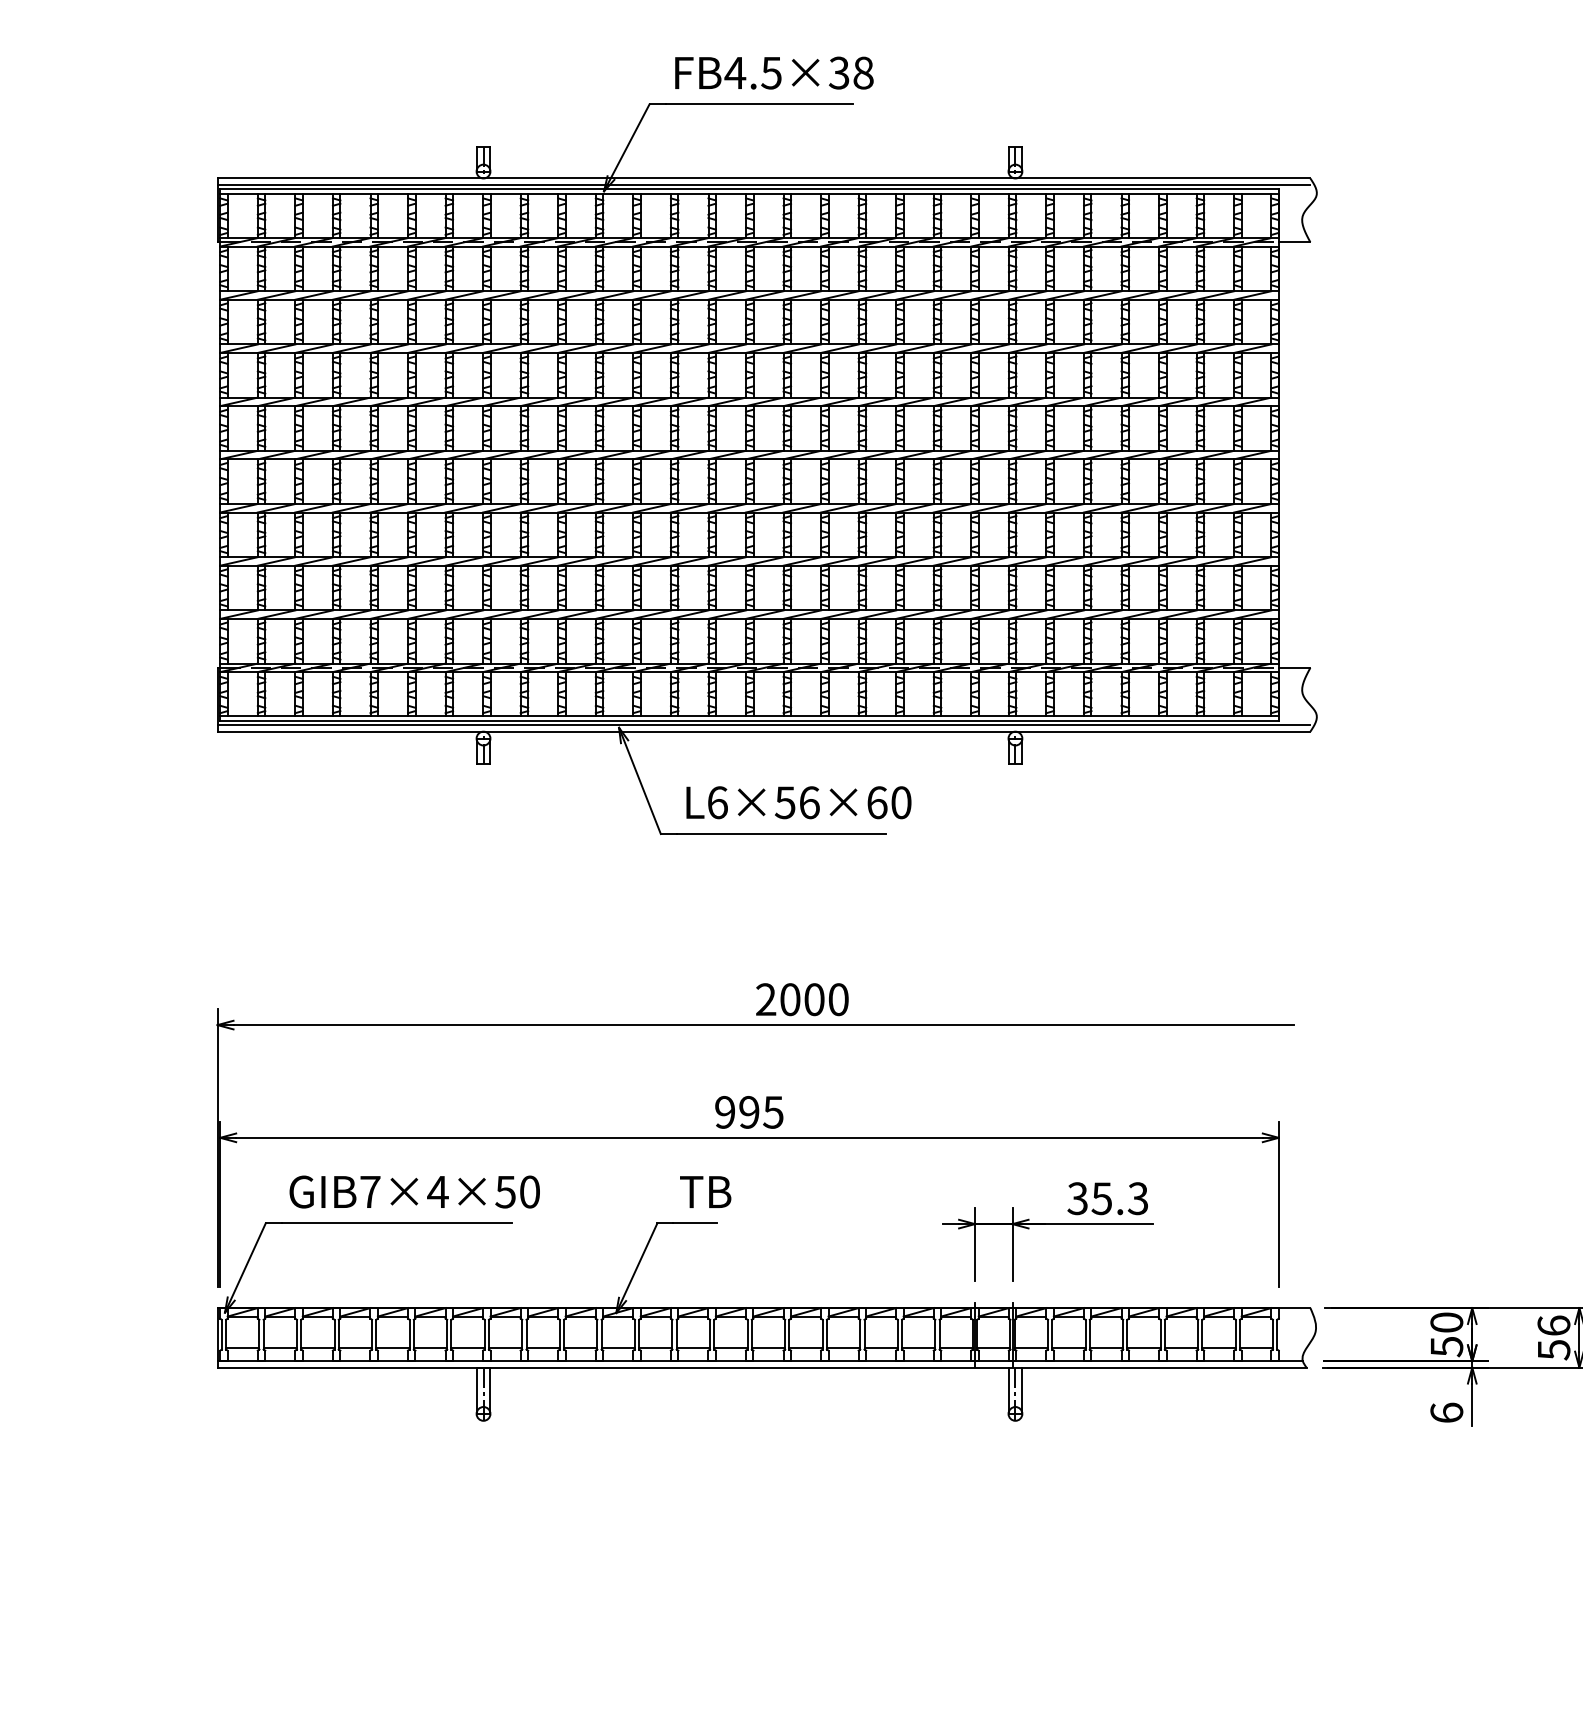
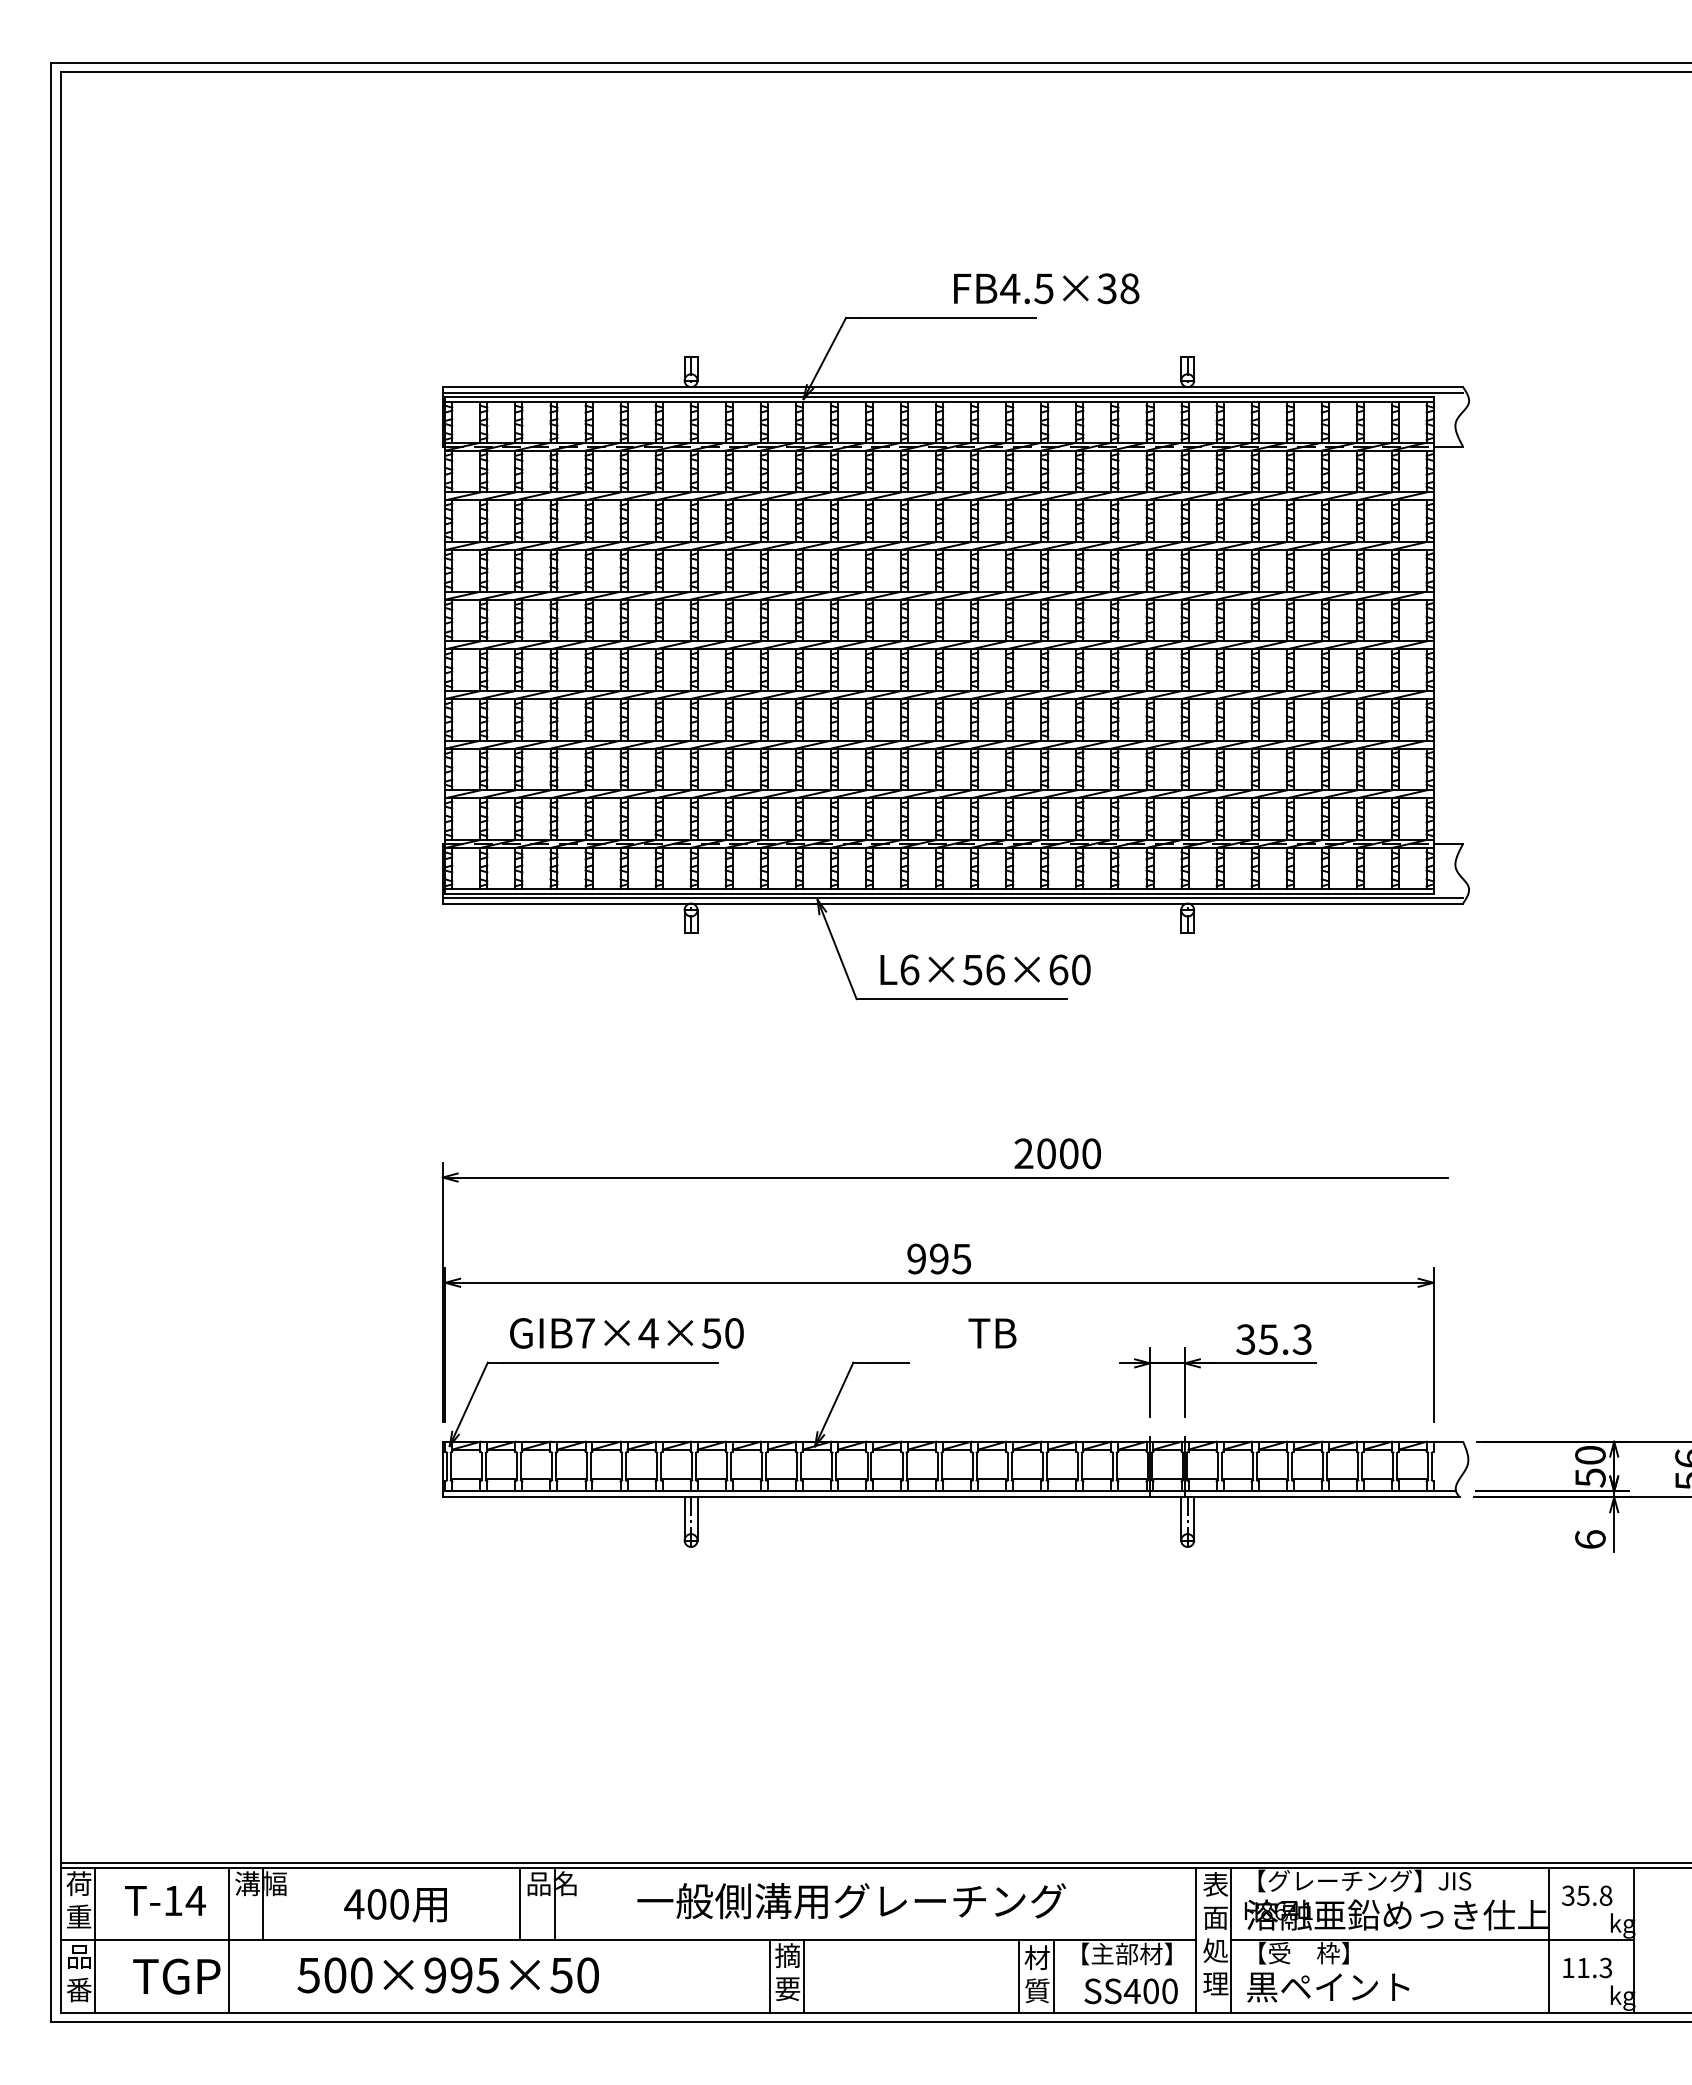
text: (774, 72) -> (1046, 288), moved
text: (802, 999) -> (1057, 1153), moved
text: (705, 1192) -> (992, 1333), moved

